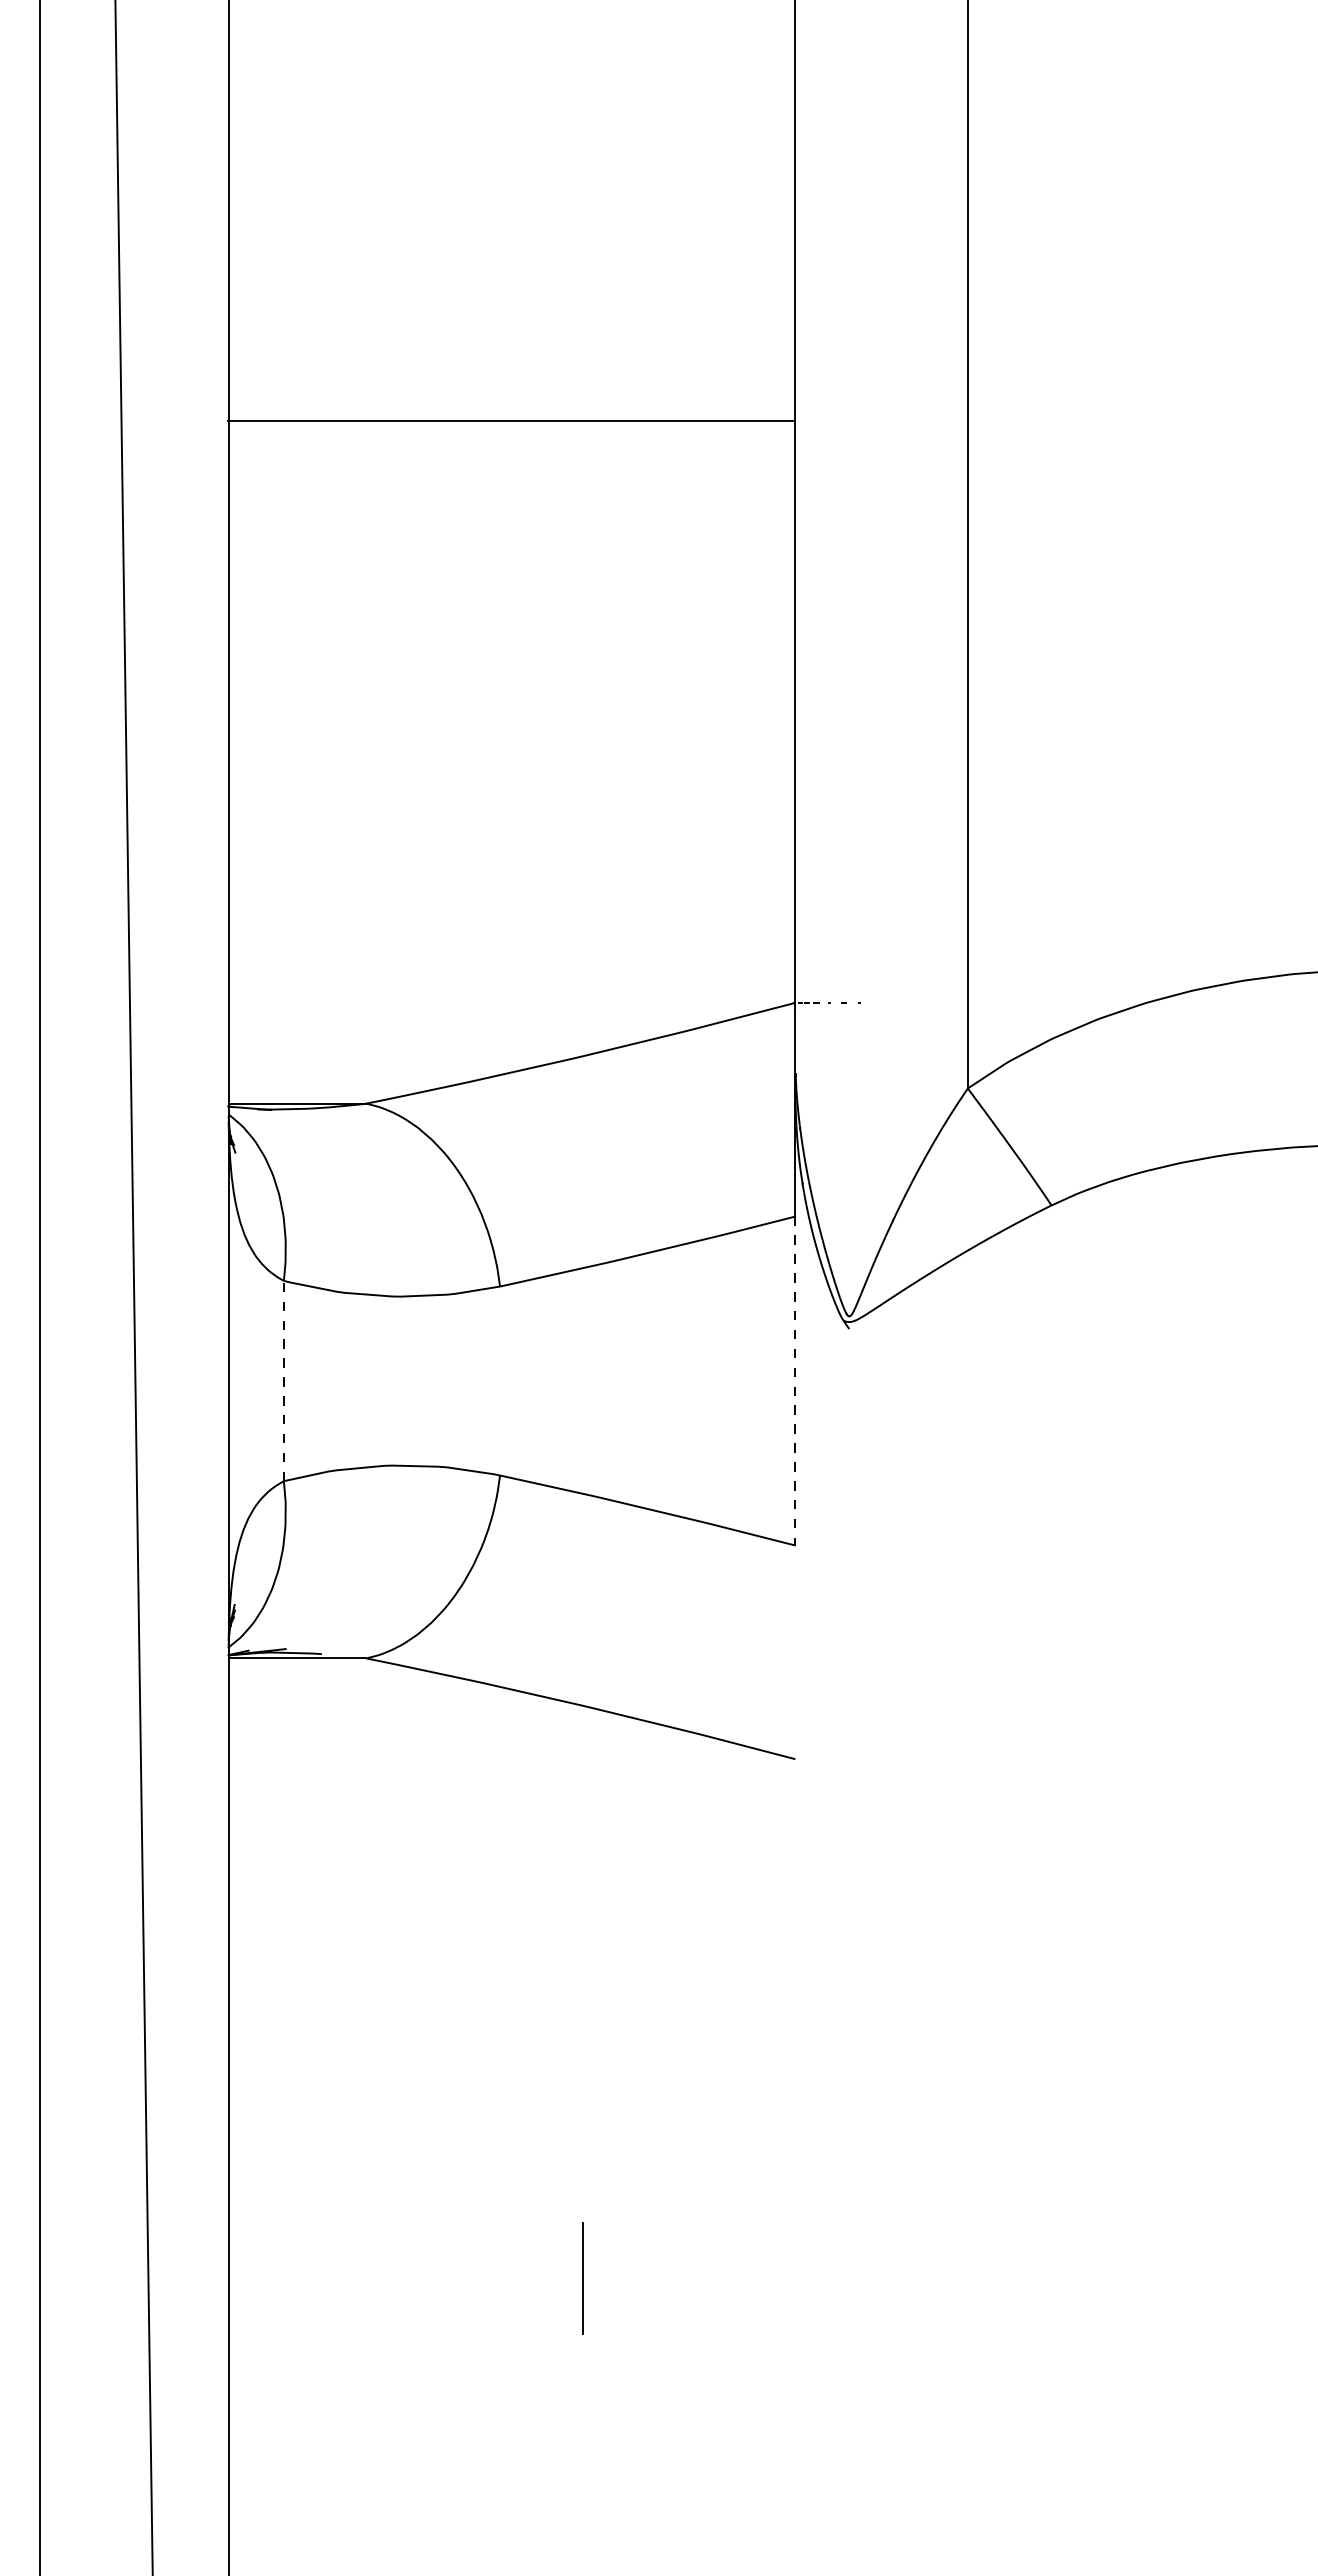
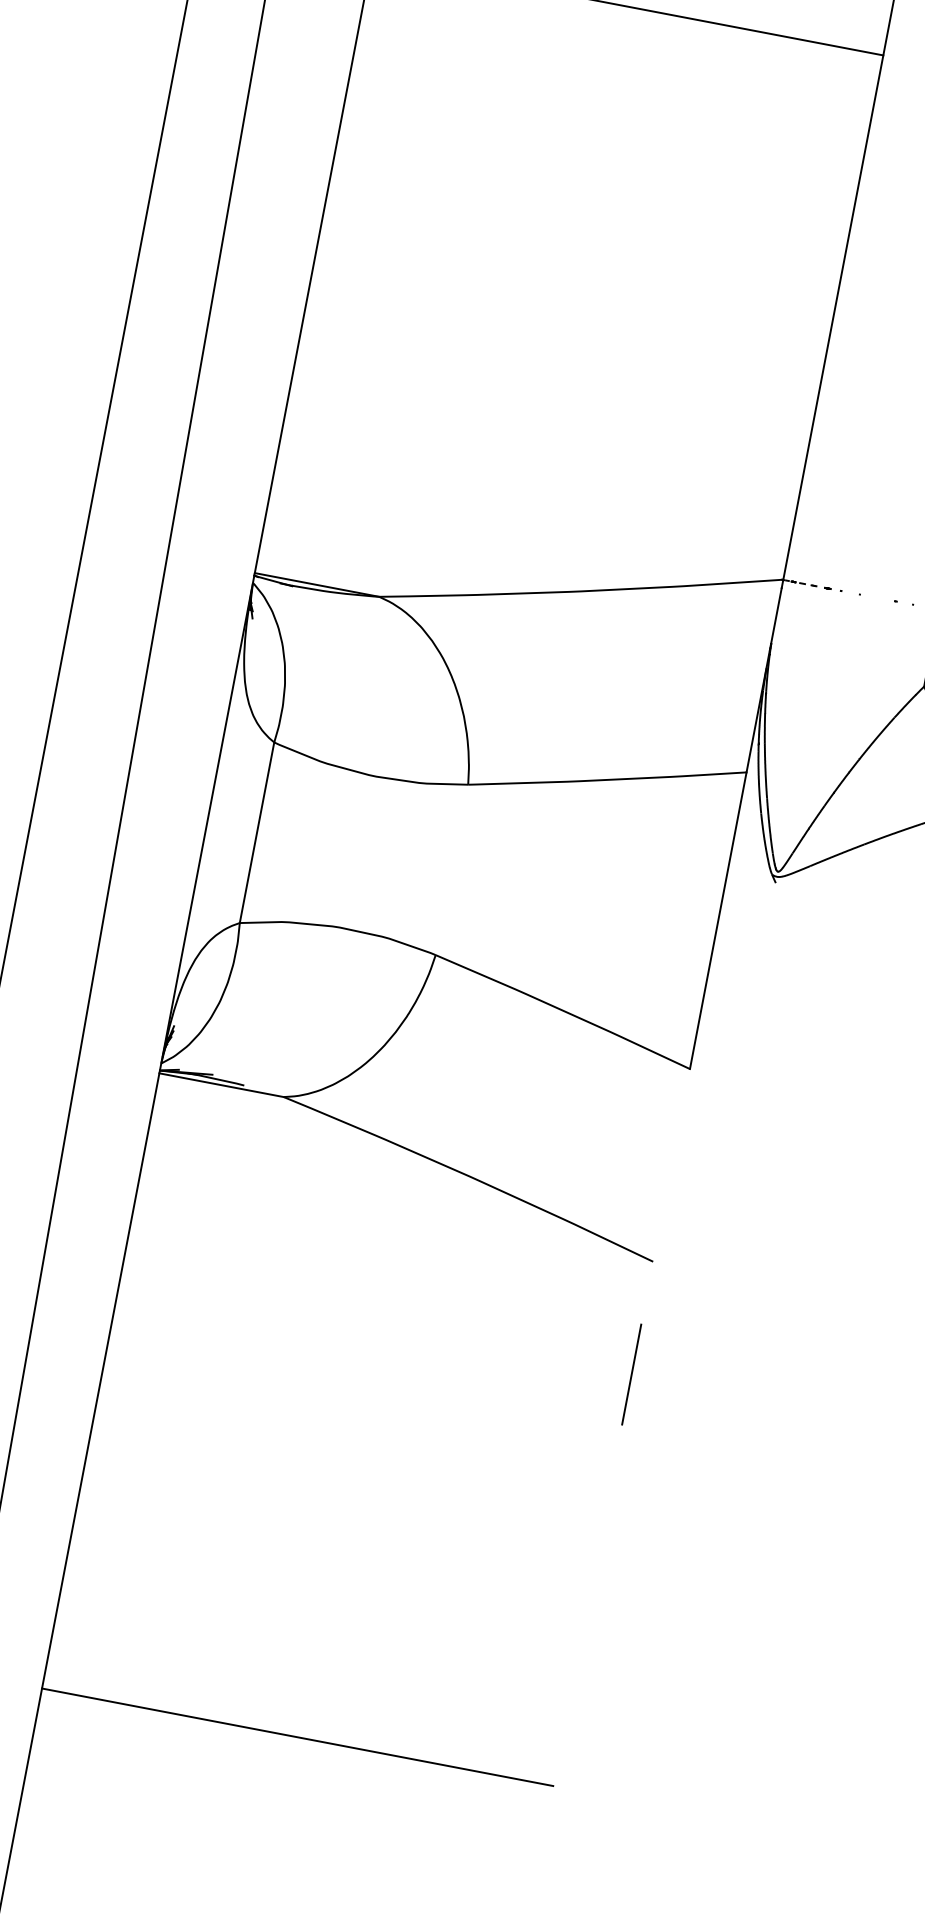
line: (283, 1380) -> (256, 832), dashed -> solid
line: (795, 1381) -> (718, 921), dashed -> solid
line: (582, 2278) -> (630, 1374), moved
line: (511, 2340) -> (297, 1737), added

